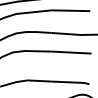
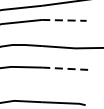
line: (71, 10) -> (65, 20), solid -> dashed
line: (71, 52) -> (65, 68), solid -> dashed

